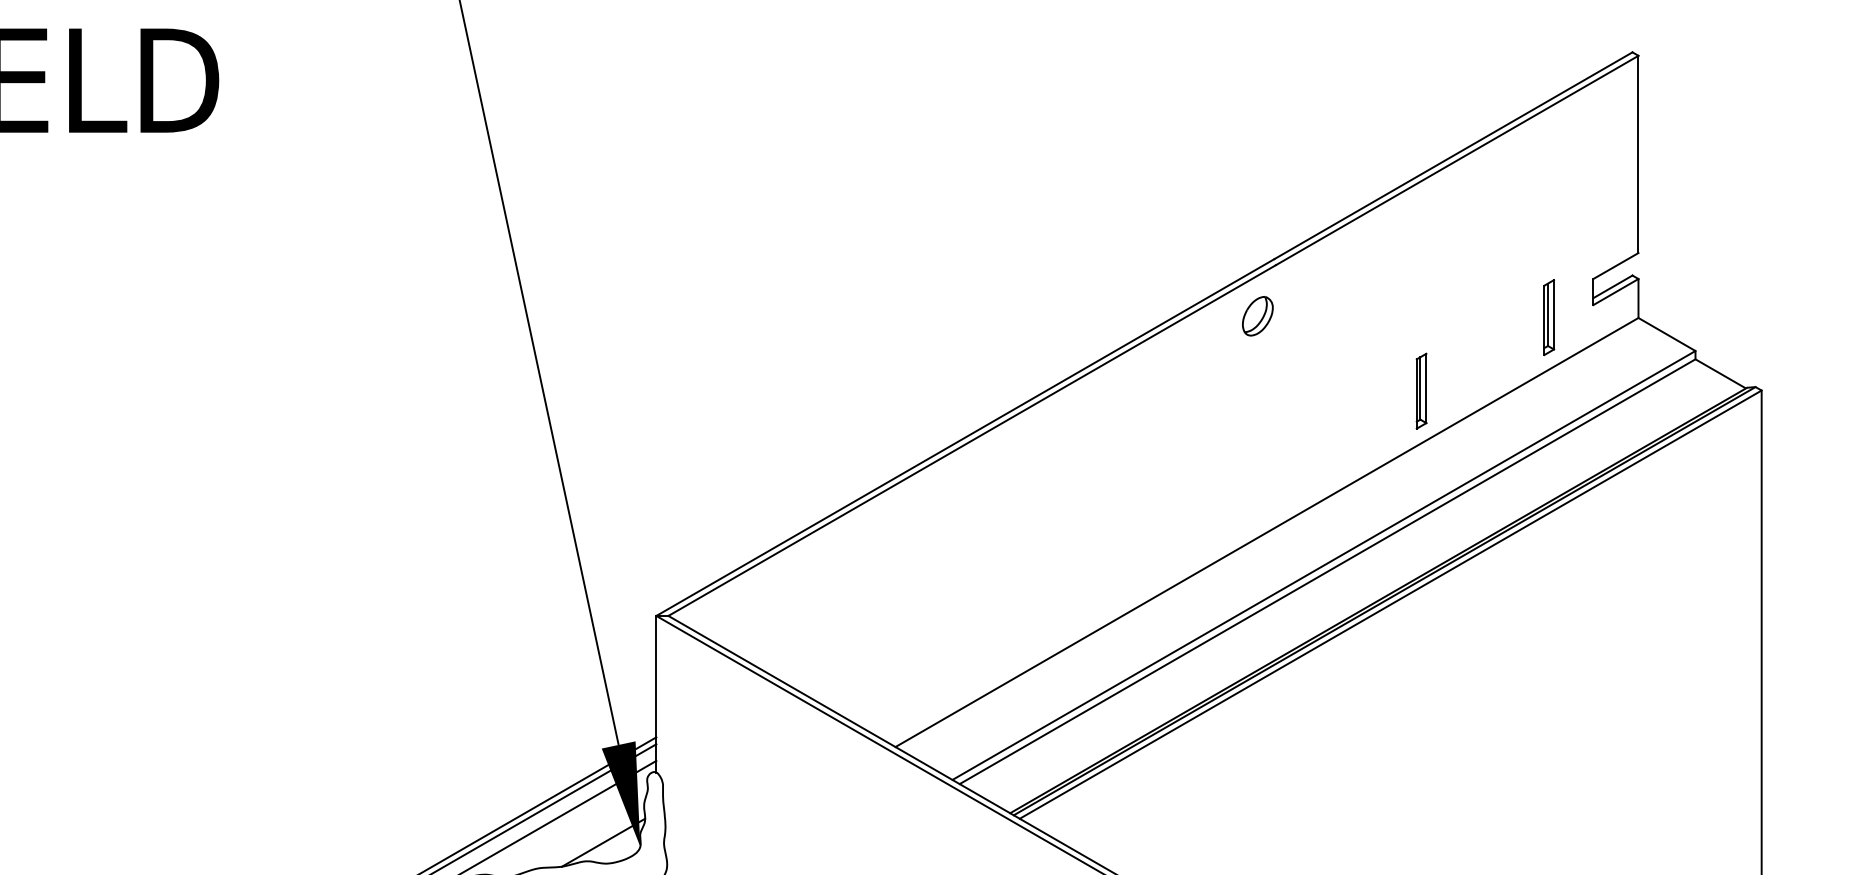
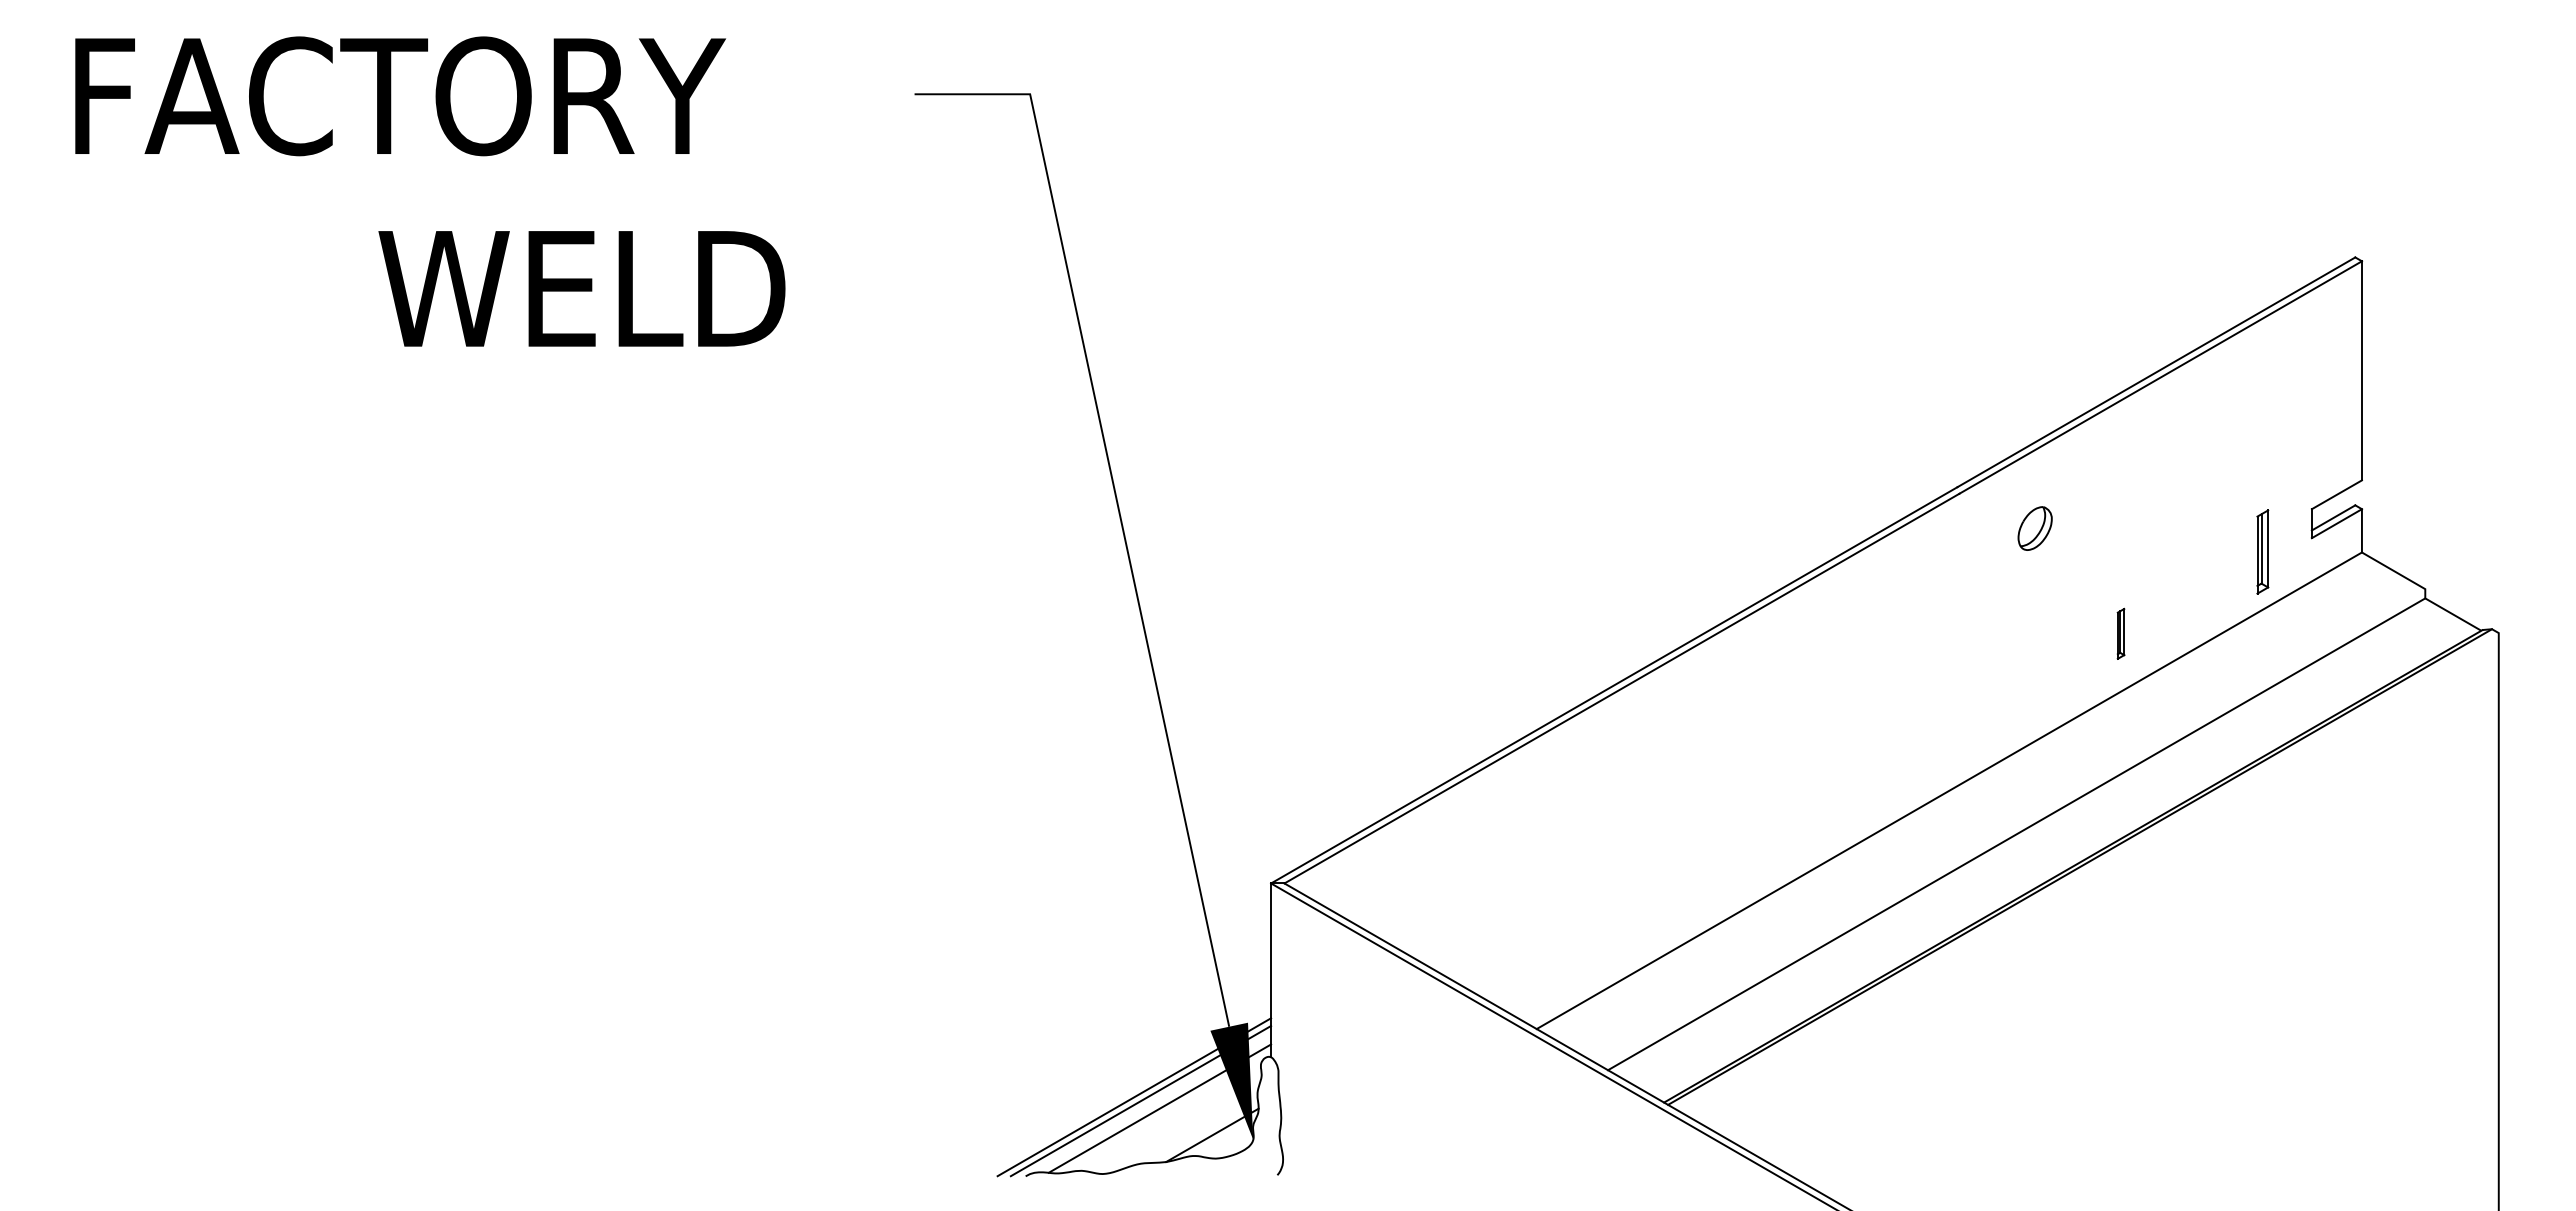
part: (1257, 316) -> (2034, 528), moved
part: (1421, 390) -> (2120, 633), size x0.6
line: (1323, 565) -> (2012, 827), removed
line: (1390, 604) -> (2086, 870), removed

